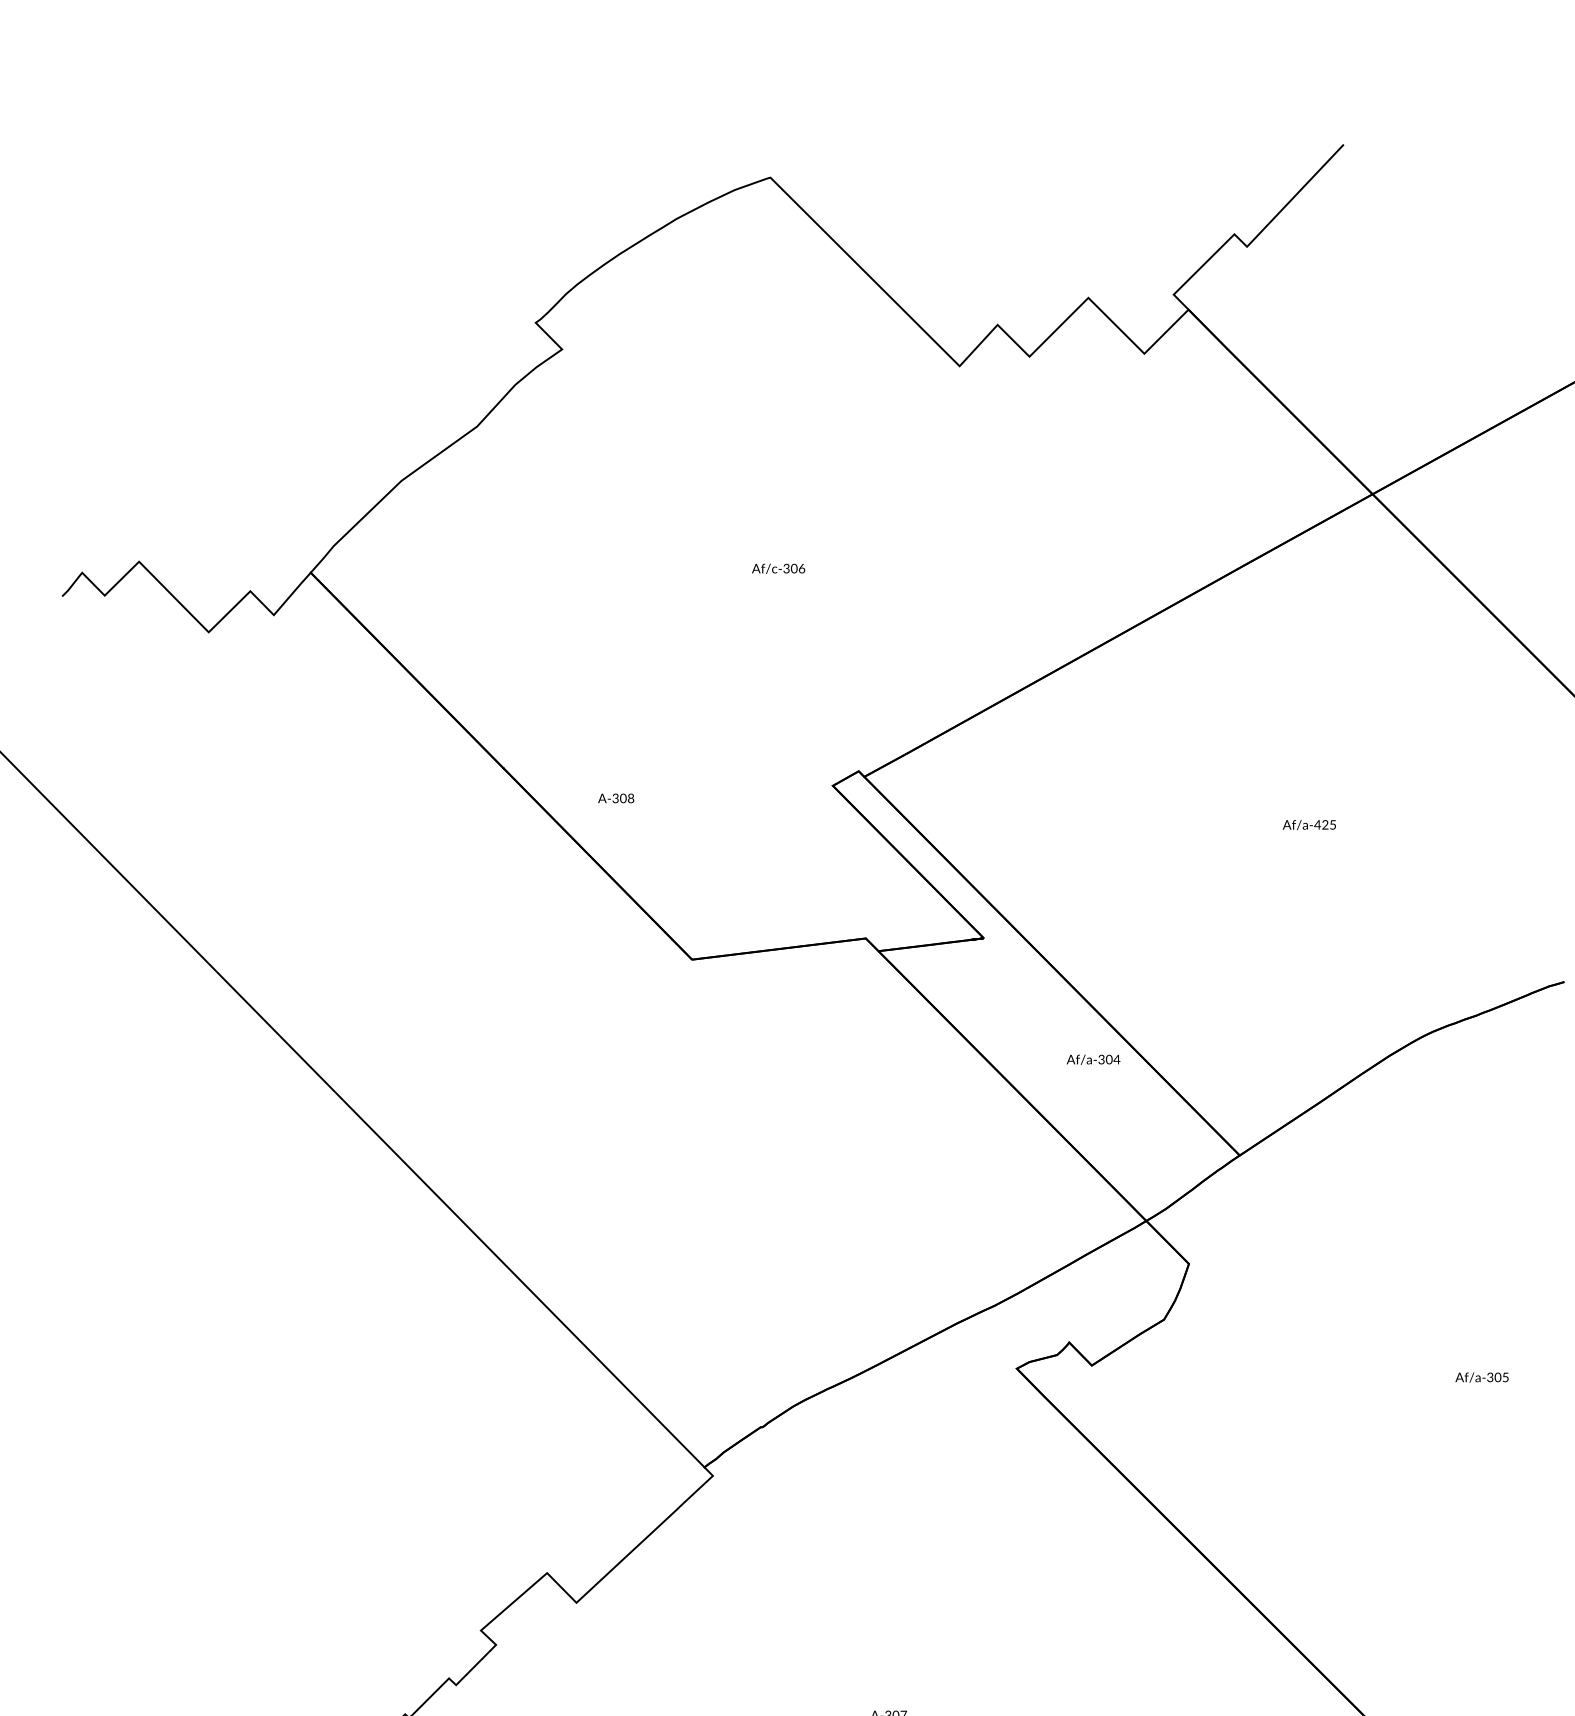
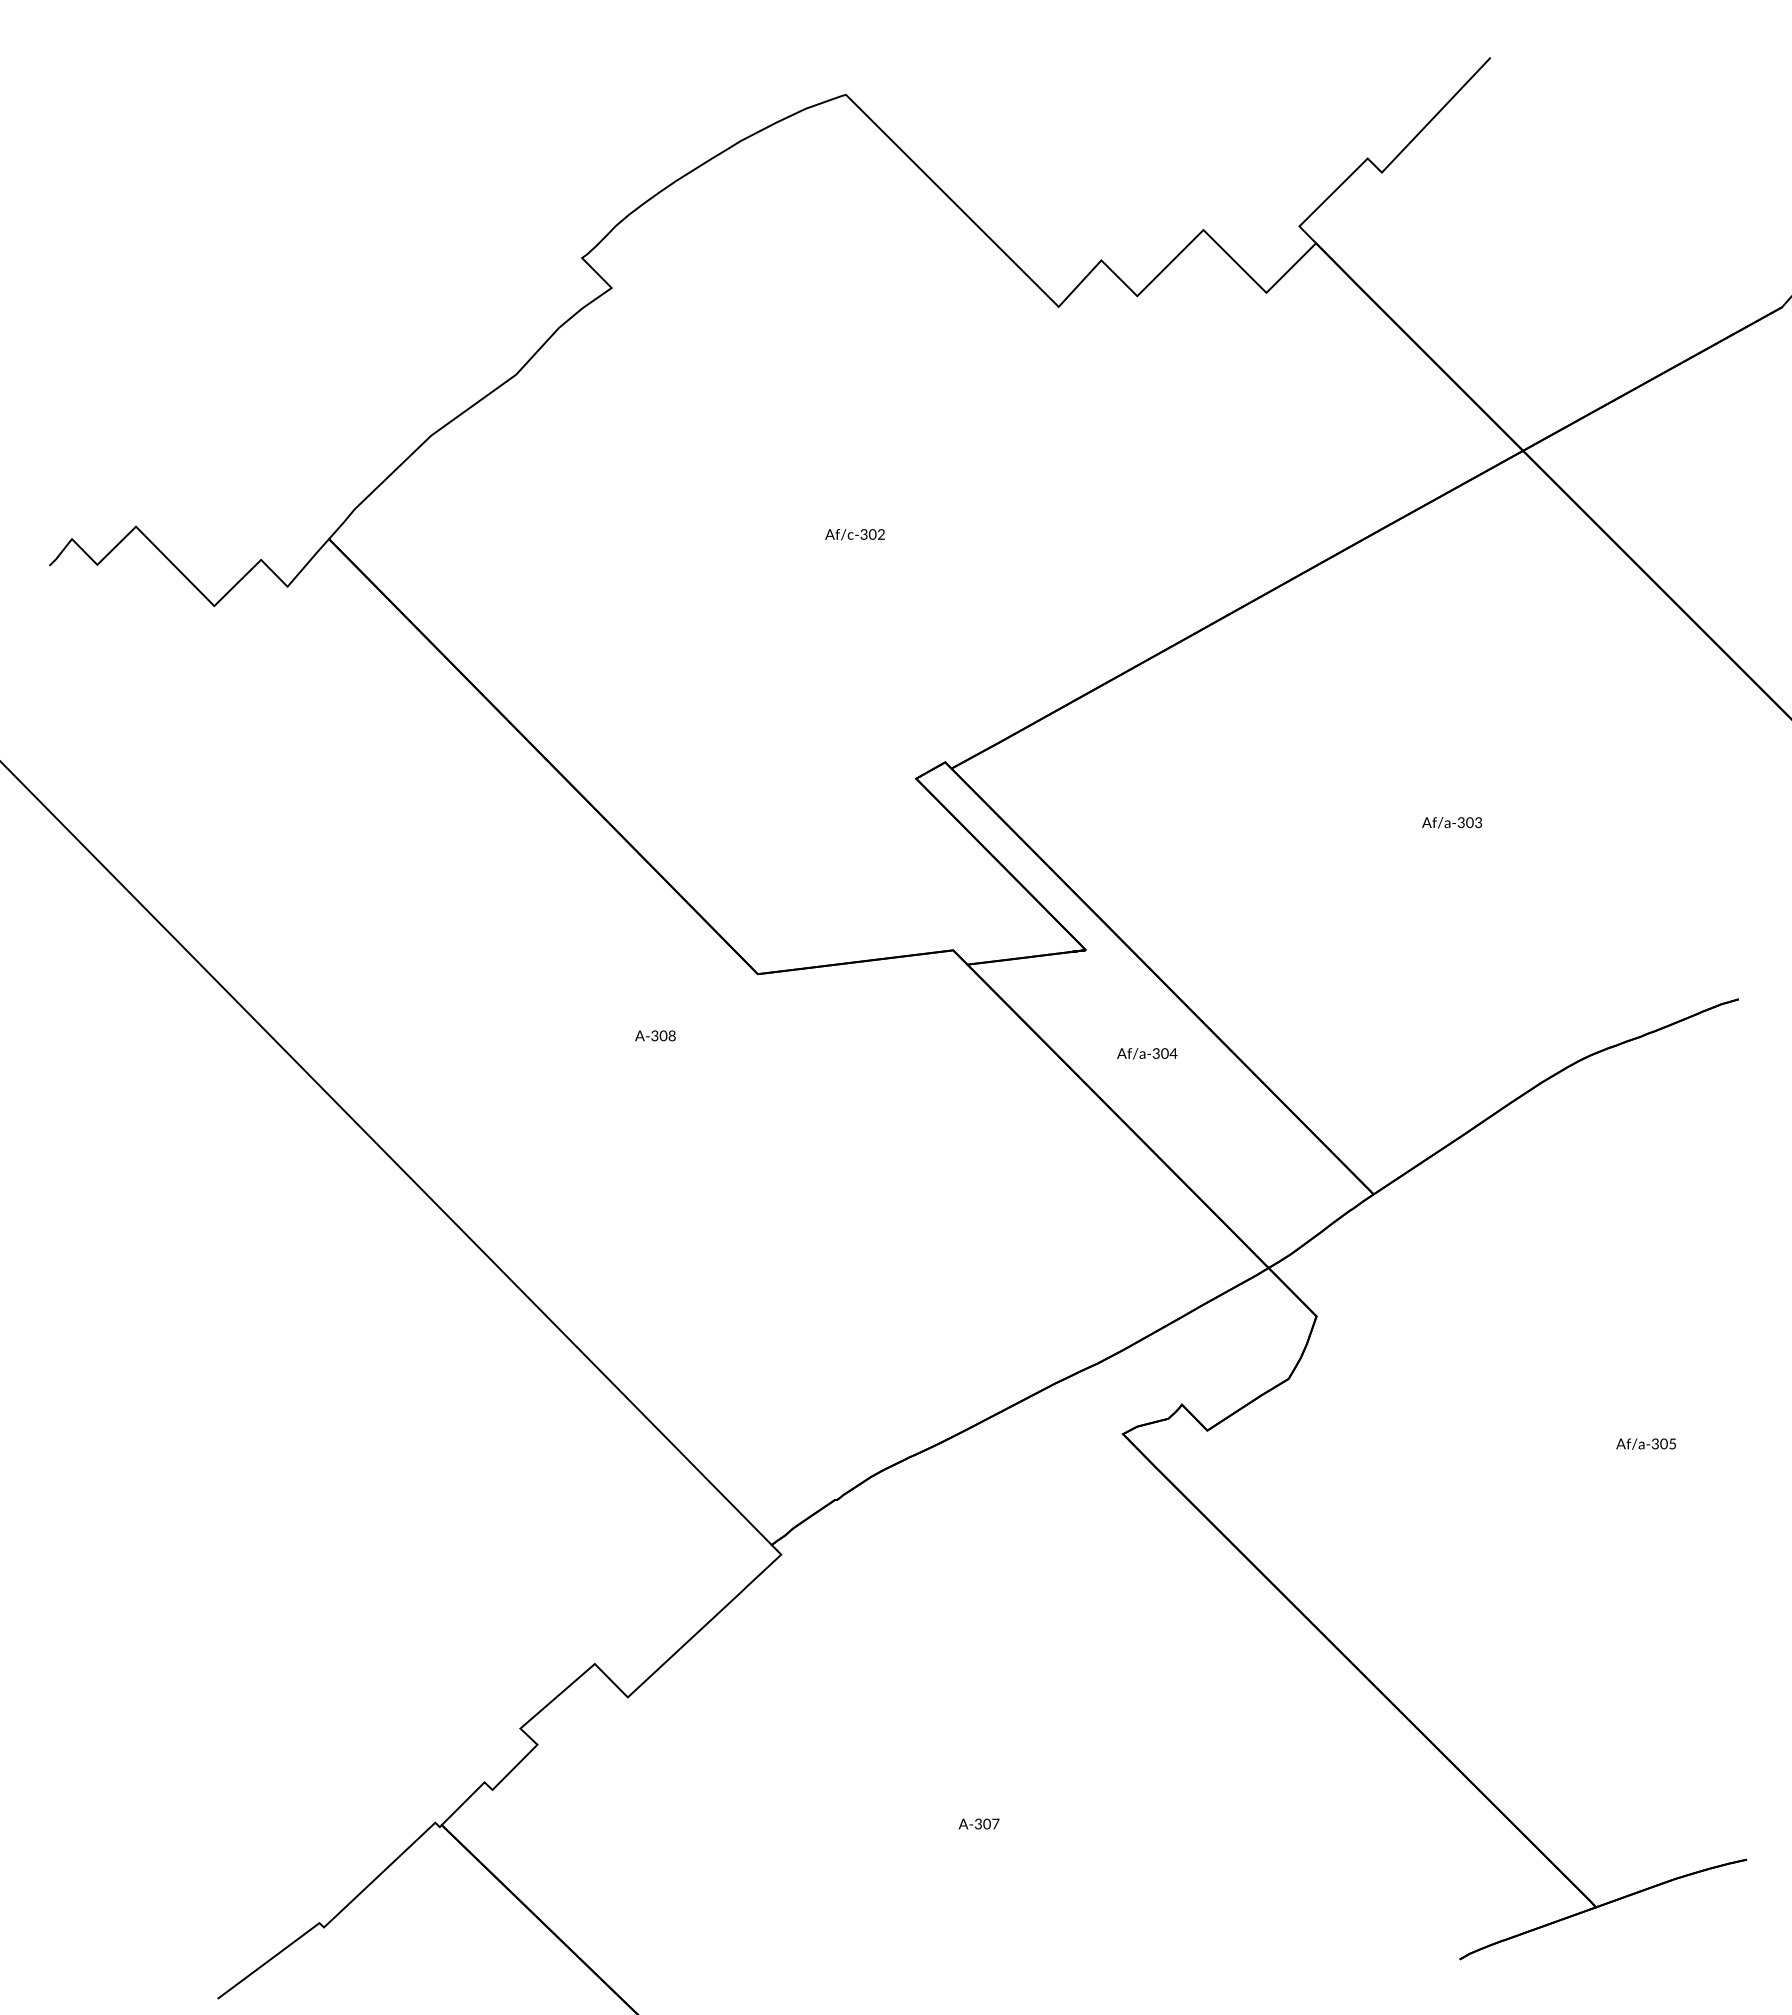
text: (802, 568) -> (881, 534), Af/c-306 -> Af/c-302
text: (616, 798) -> (655, 1035), moved
text: (1324, 824) -> (1469, 822), Af/a-425 -> Af/a-303
text: (1093, 1059) -> (1147, 1053), moved

